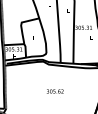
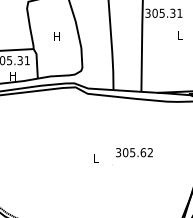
text: (55, 91) -> (135, 152), moved

